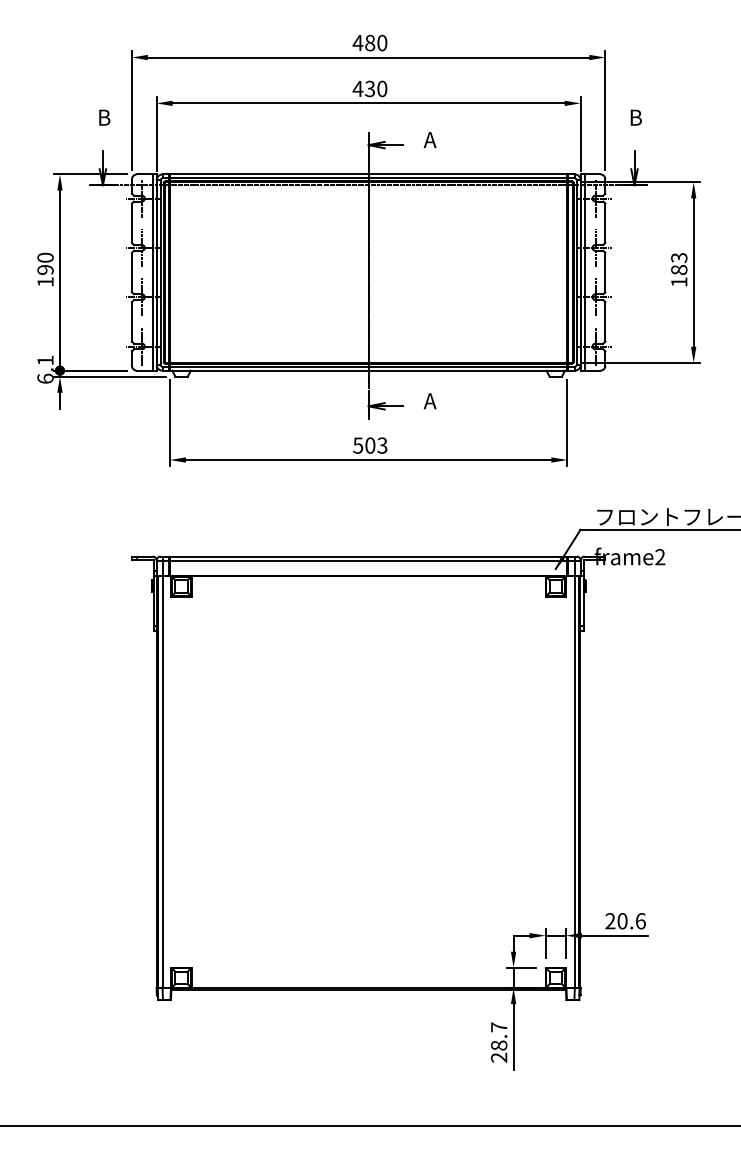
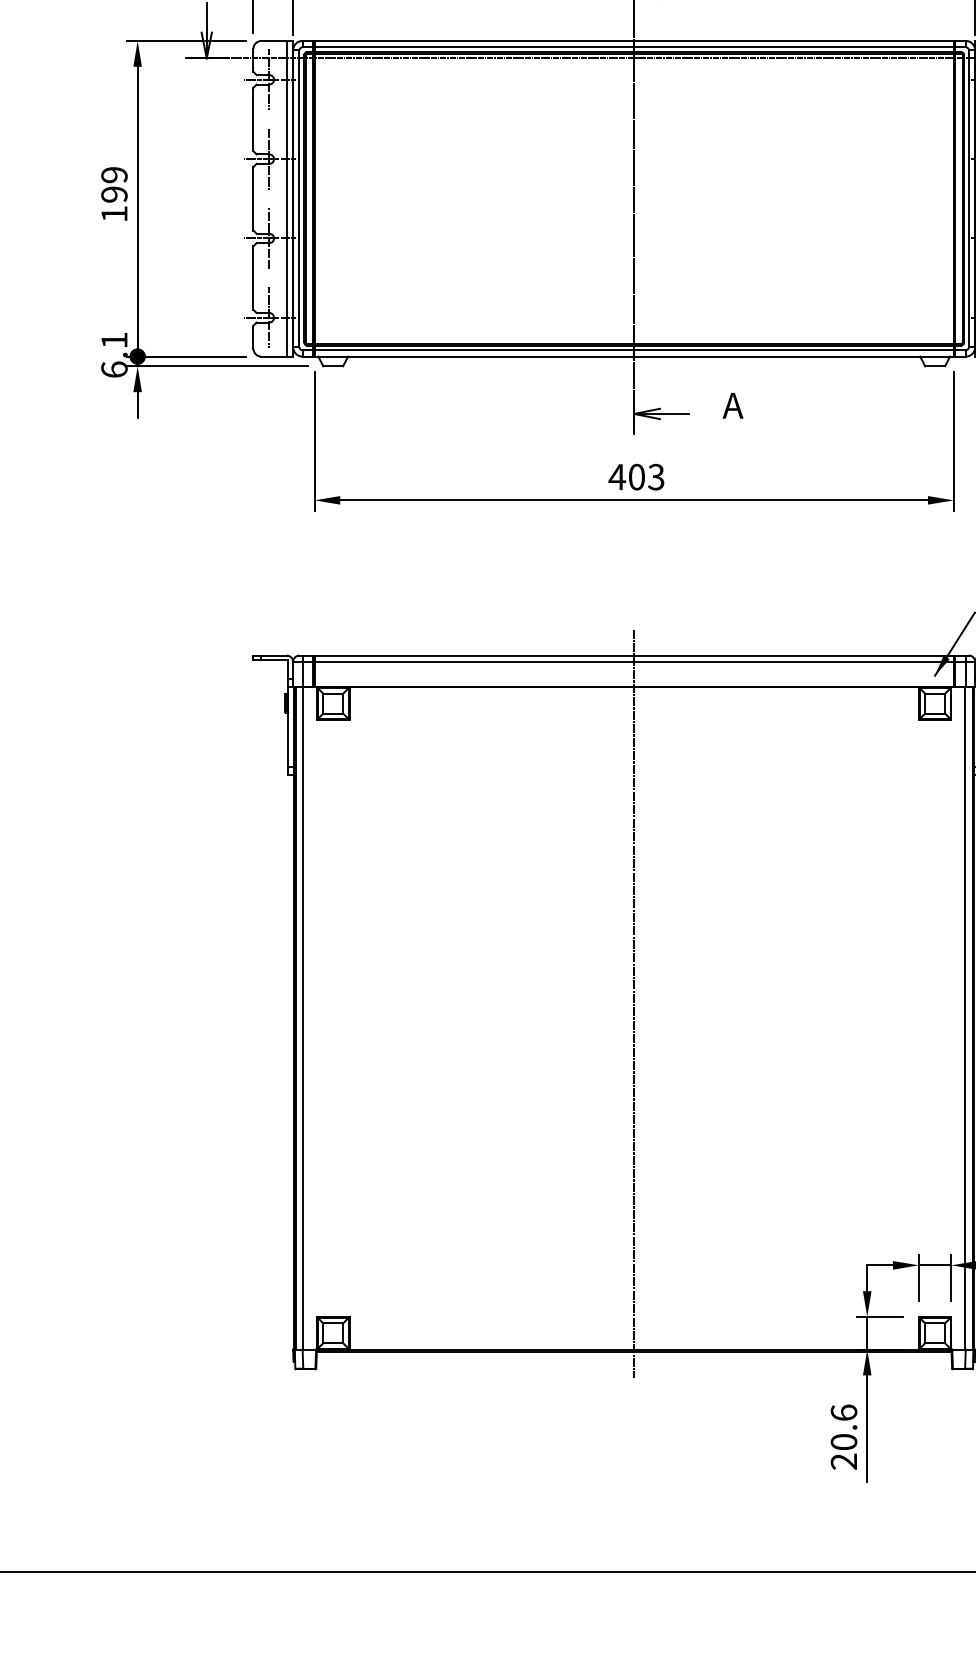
text: (45, 257) -> (114, 174), 190 -> 199
text: (357, 445) -> (616, 476), 503 -> 403
line: (368, 772) -> (633, 1002), added
text: (499, 1036) -> (844, 1427), 28.7 -> 20.6

